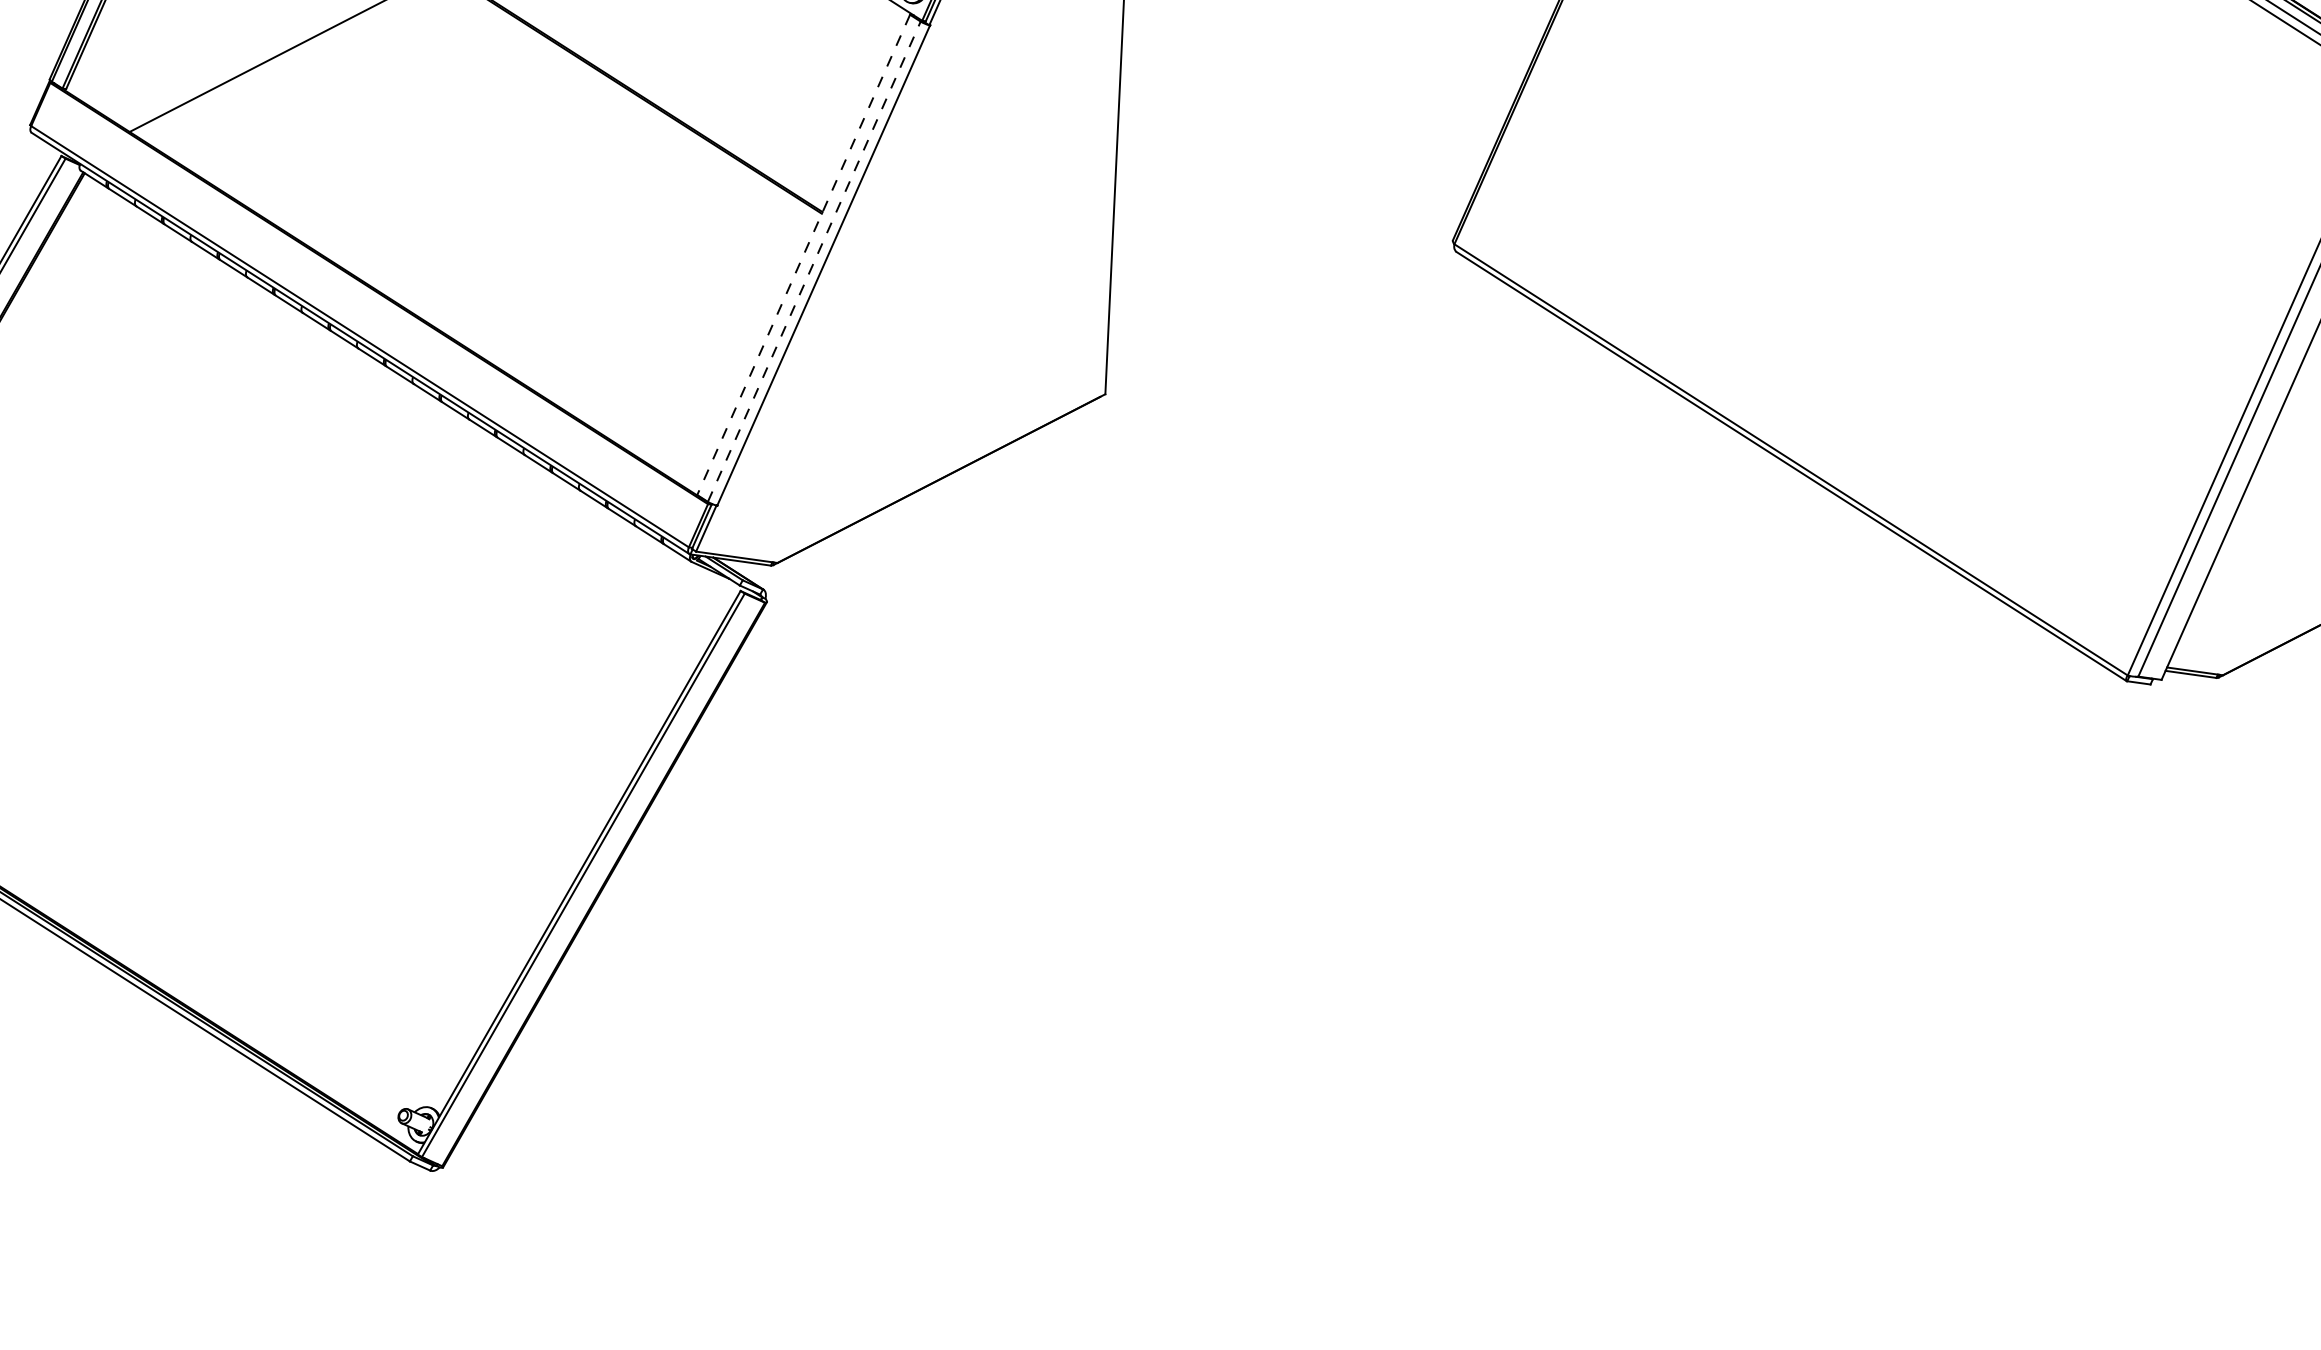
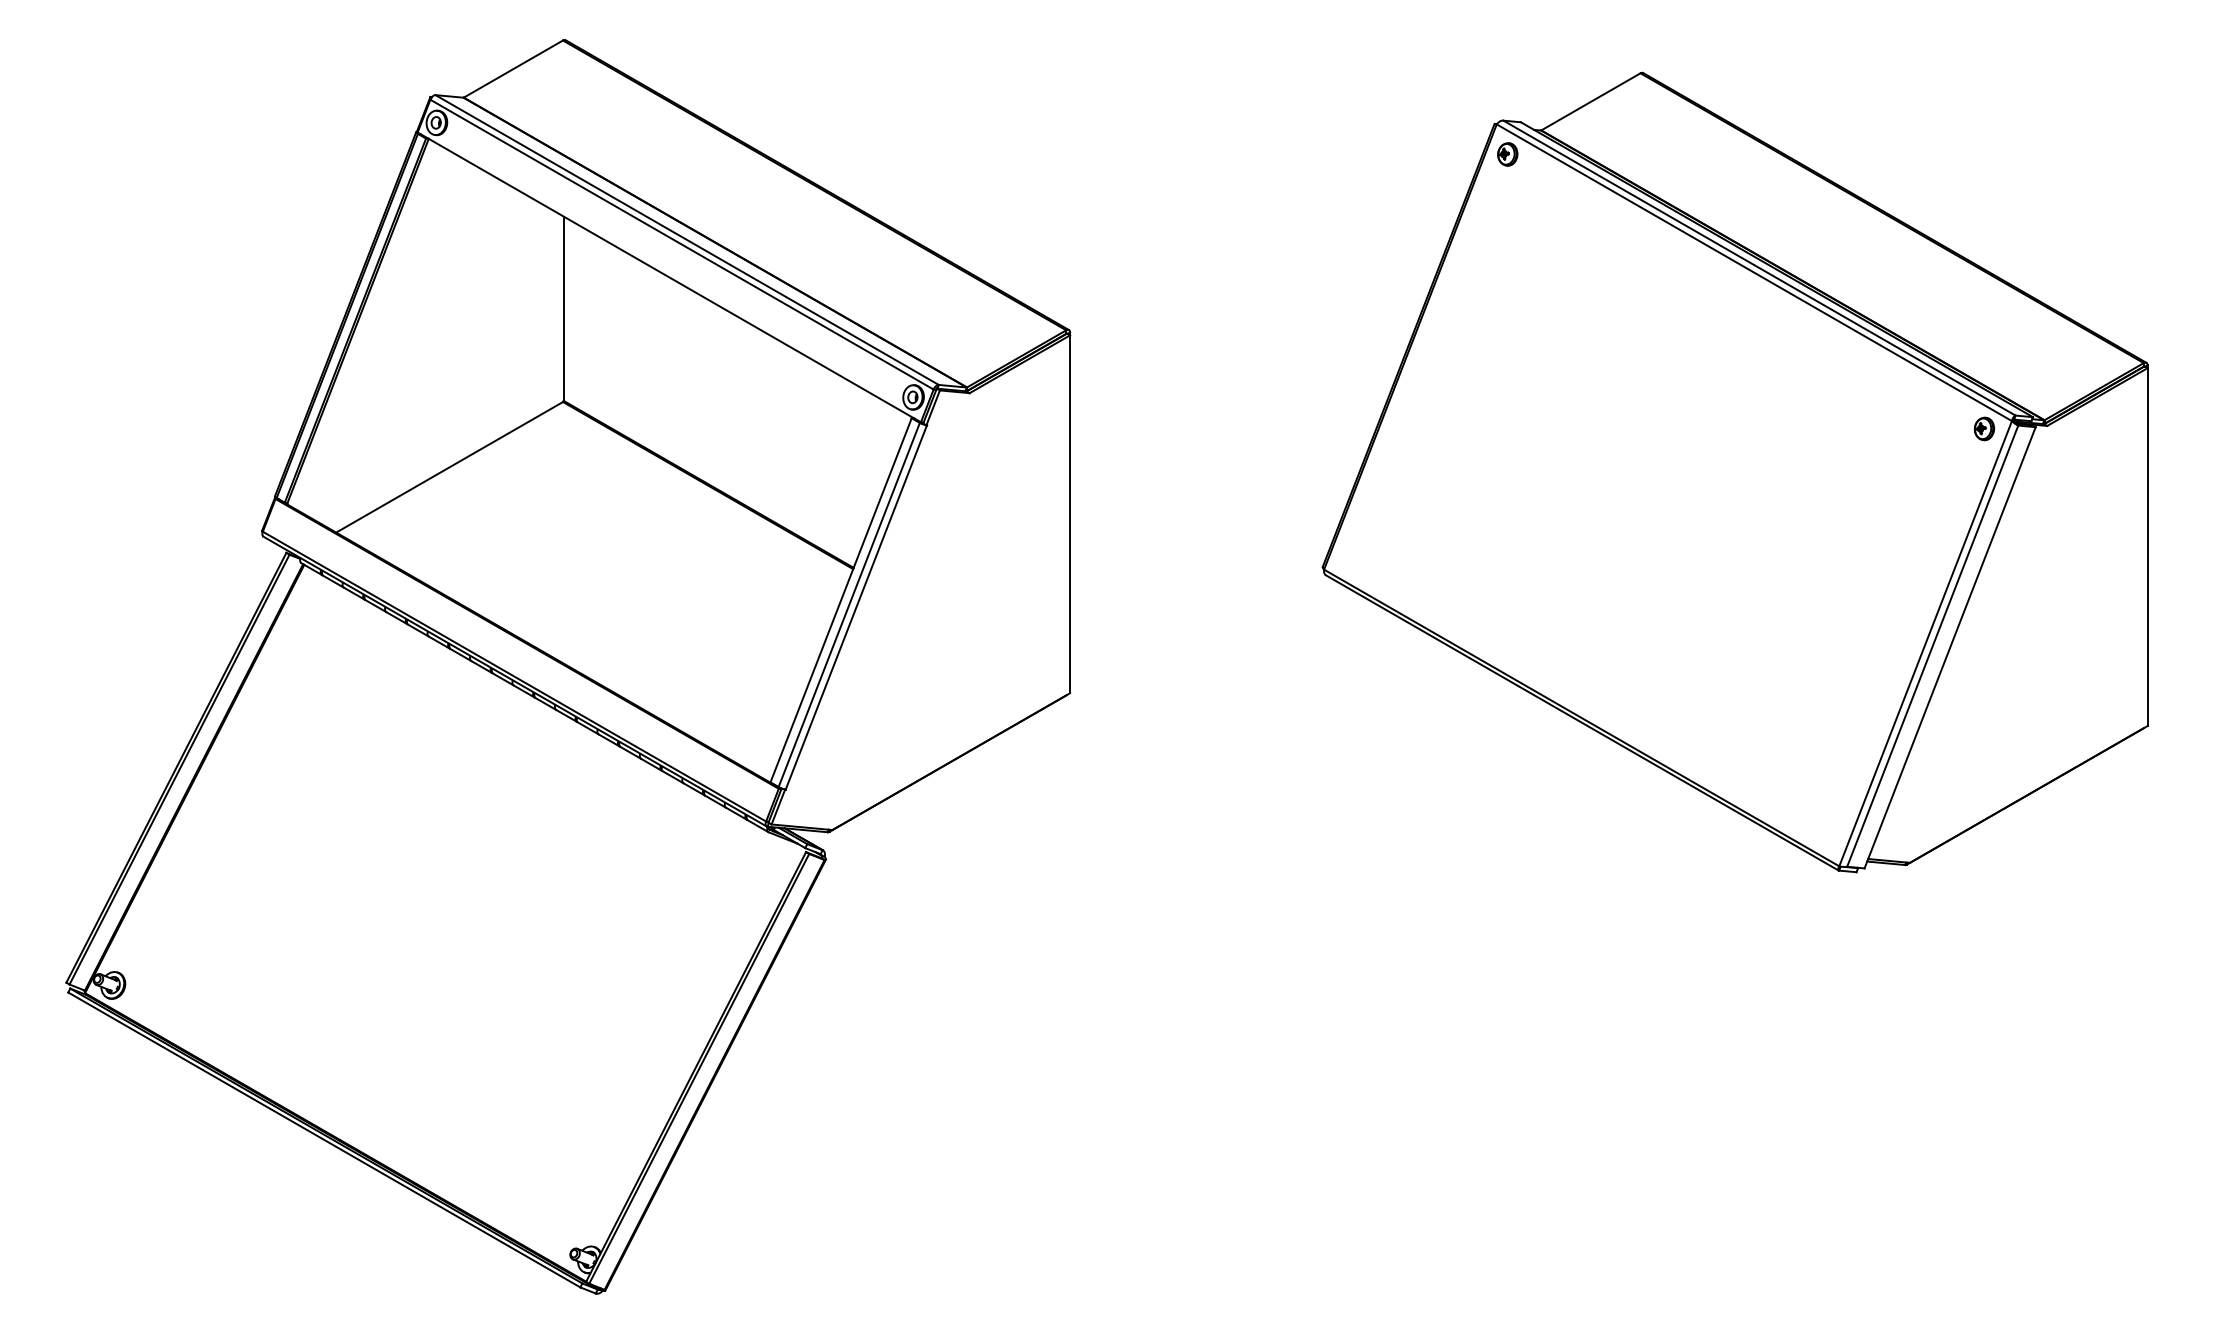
line: (802, 255) -> (840, 600), dashed -> solid
line: (814, 261) -> (849, 604), dashed -> solid

